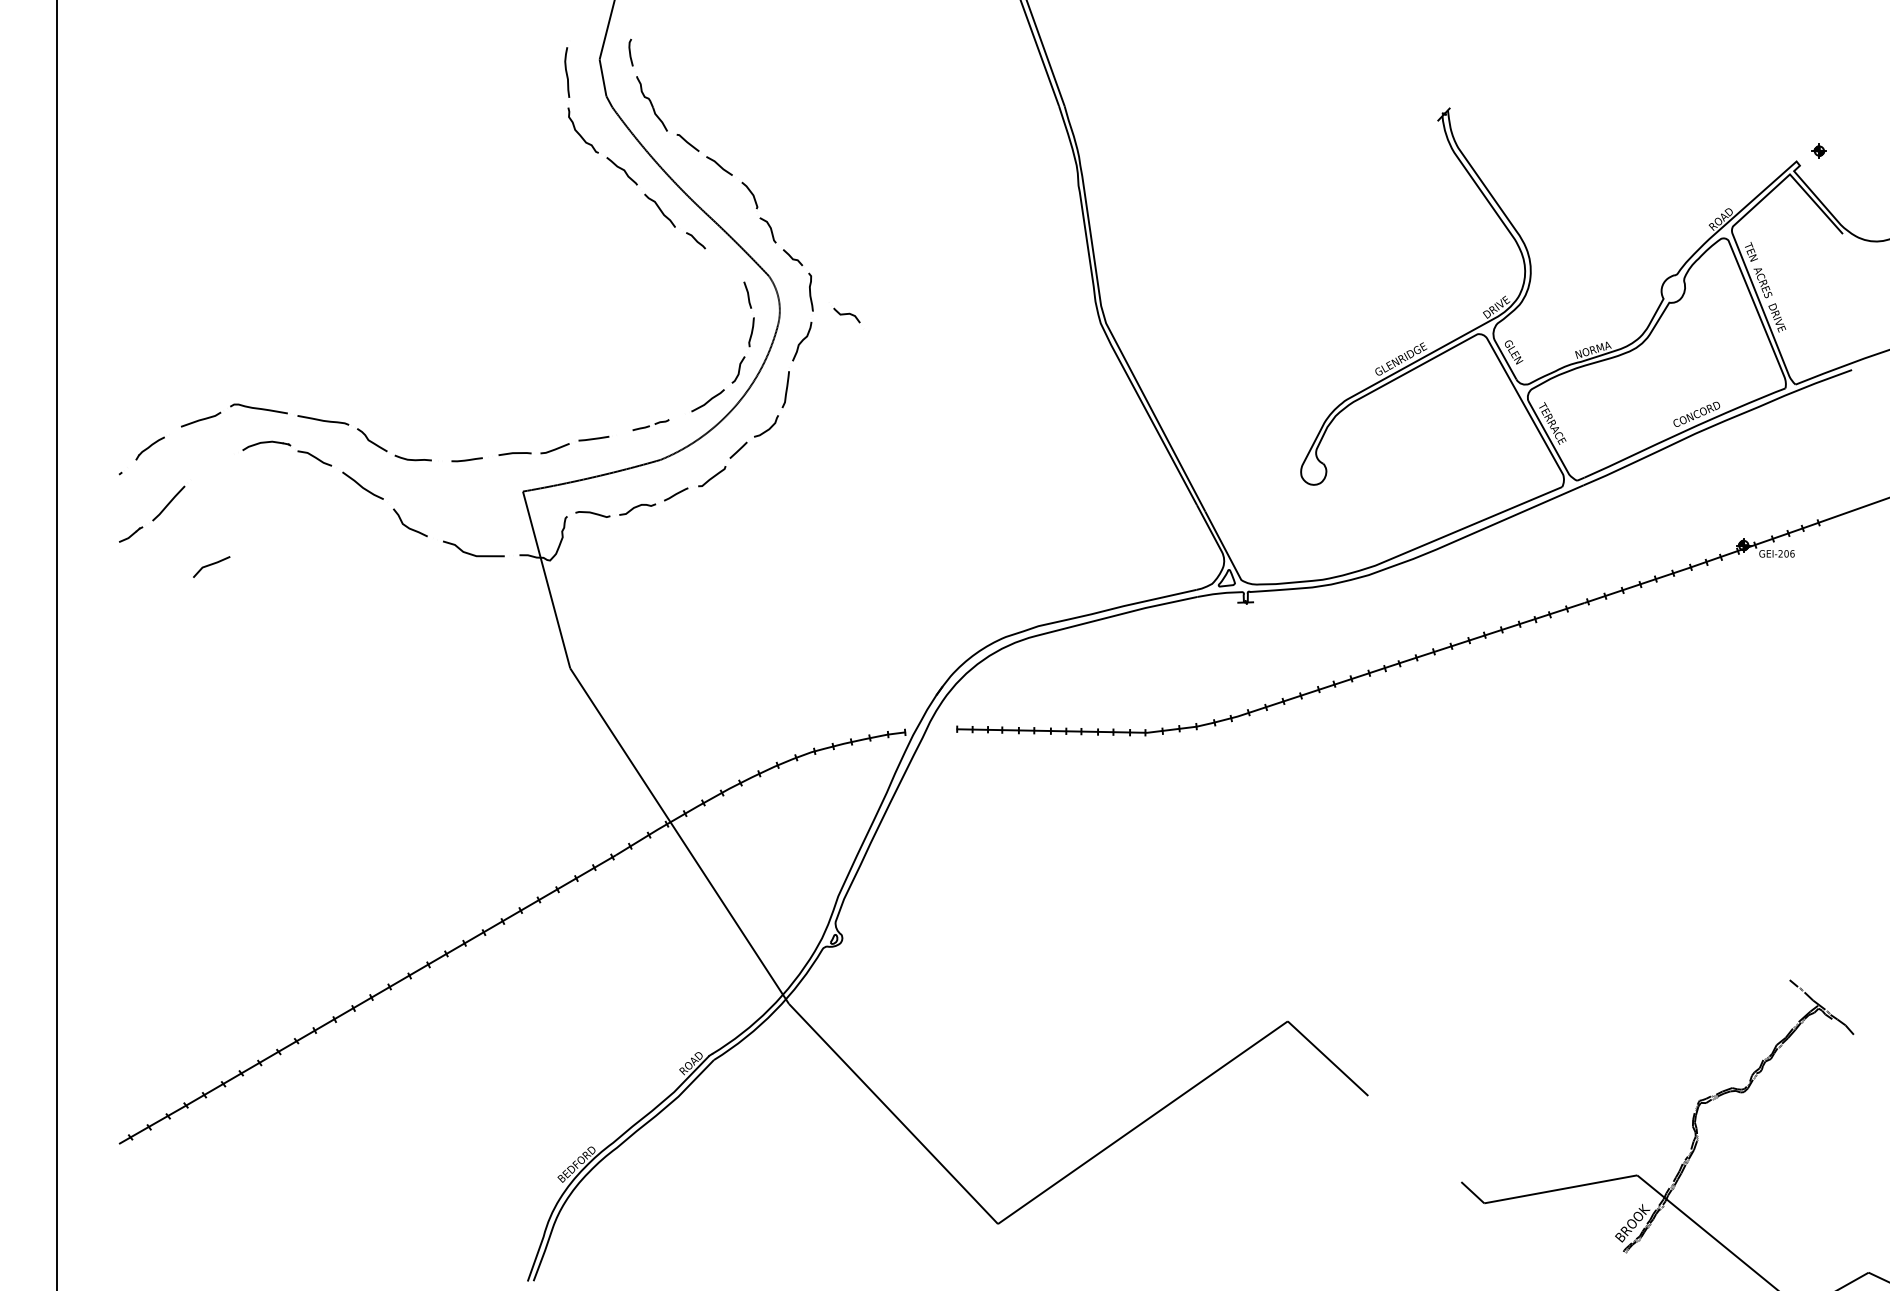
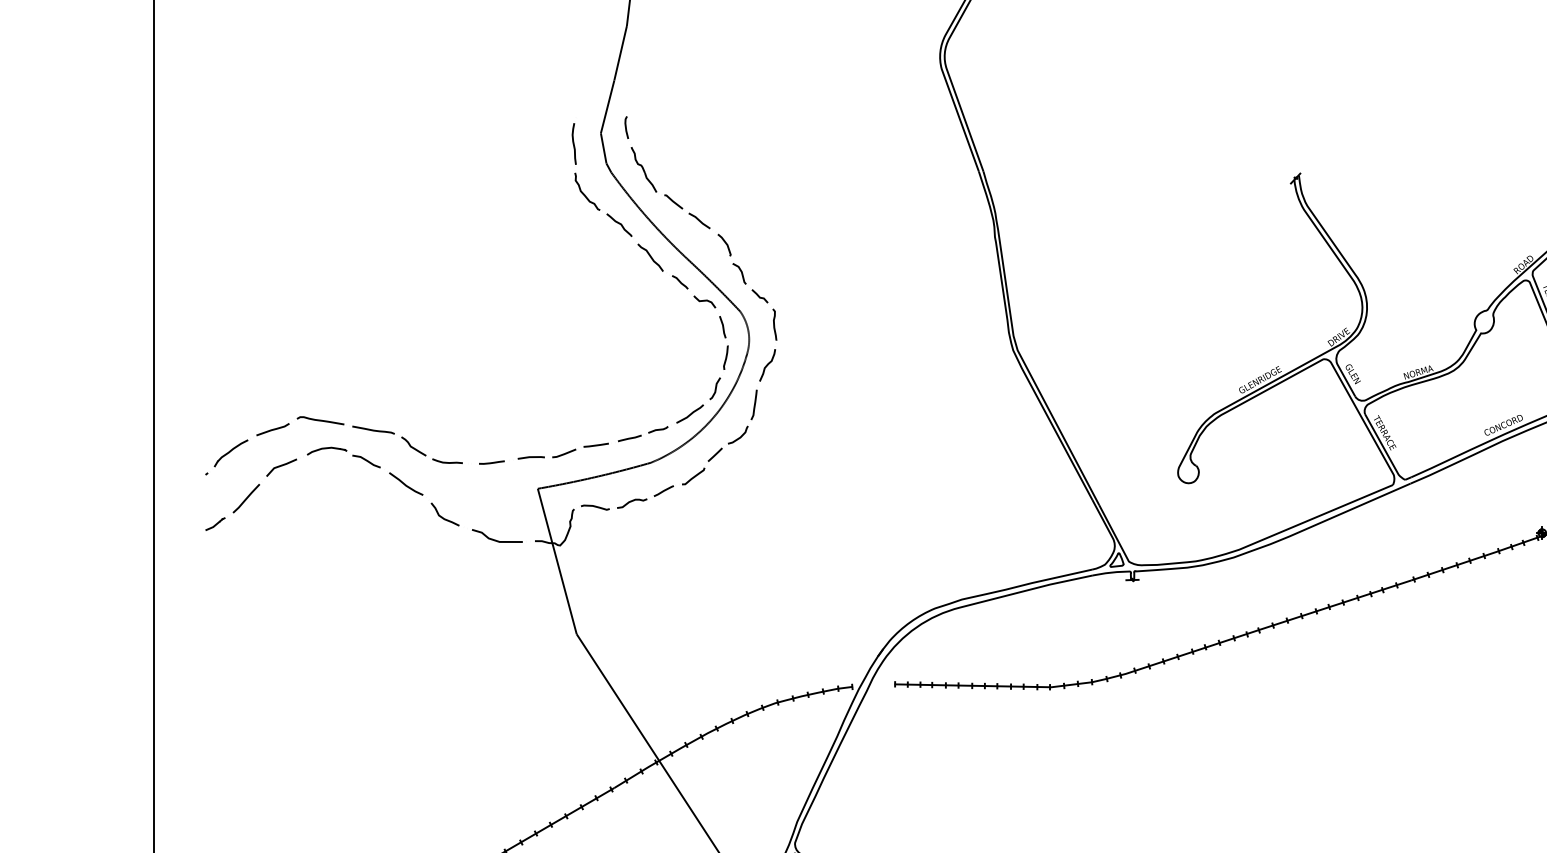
part: (846, 315) -> (704, 301), moved
part: (650, 424) -> (642, 433), size x1.67
part: (150, 448) -> (231, 453), size x1.43
line: (211, 565) -> (281, 466), moved

